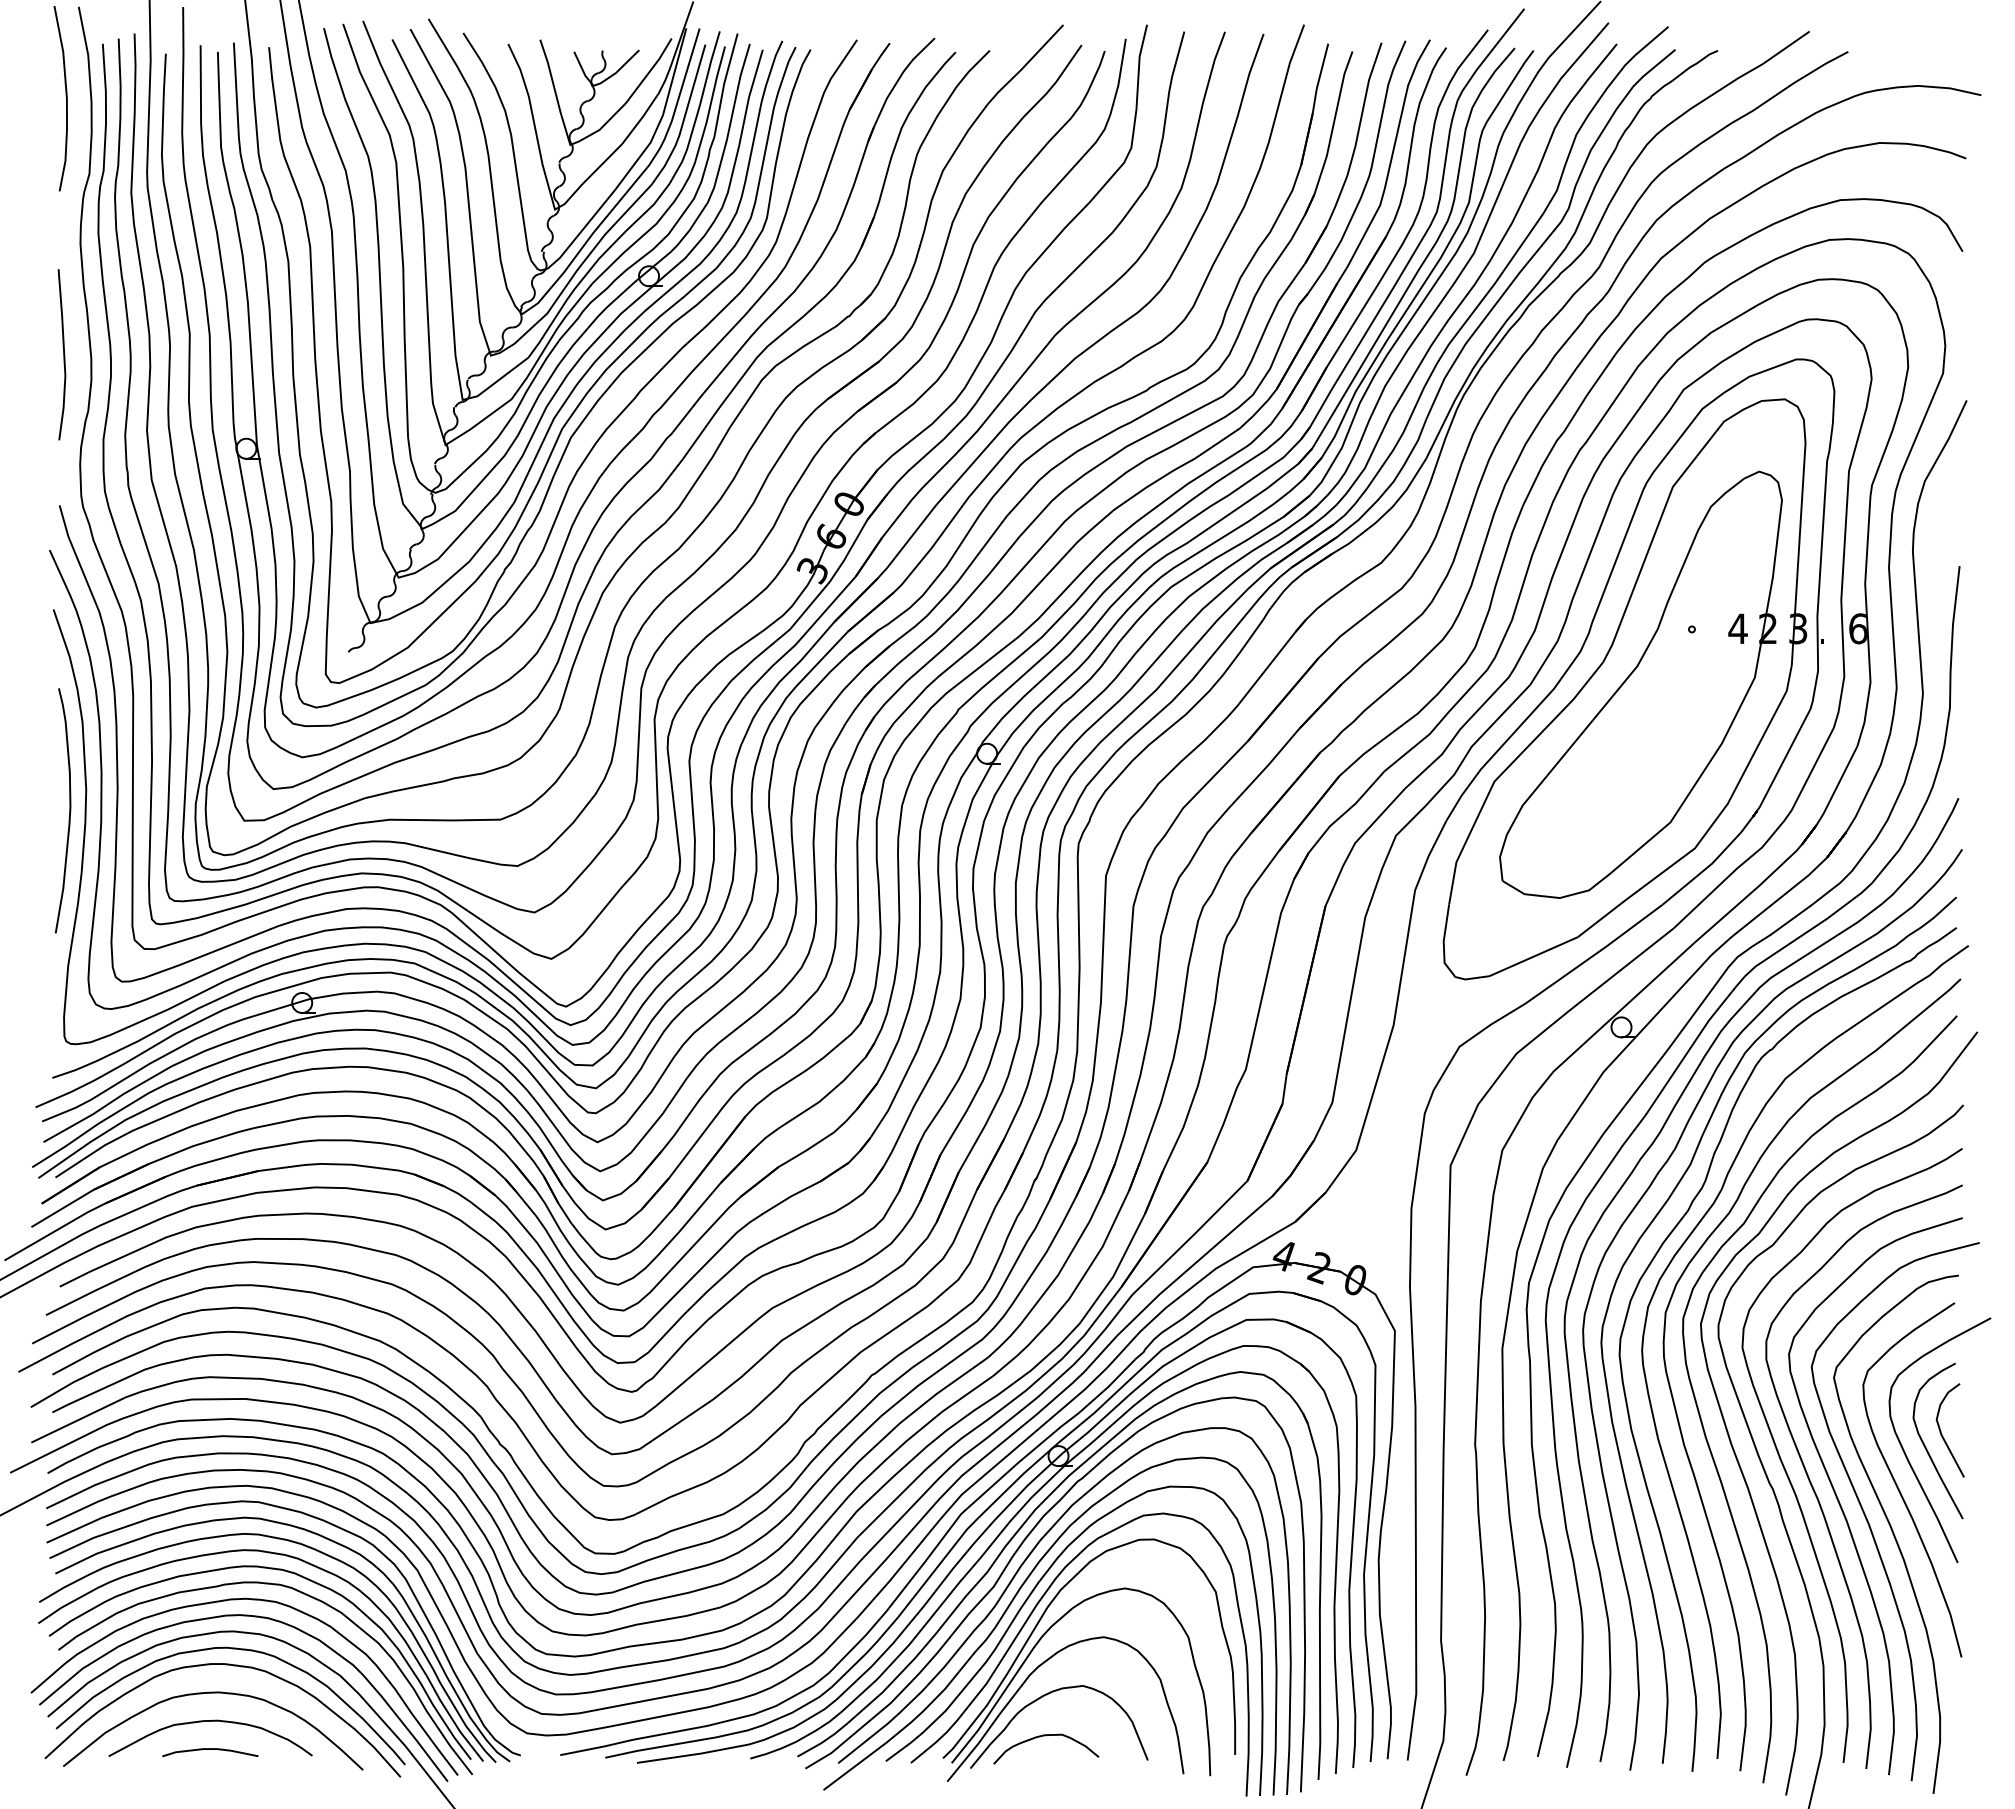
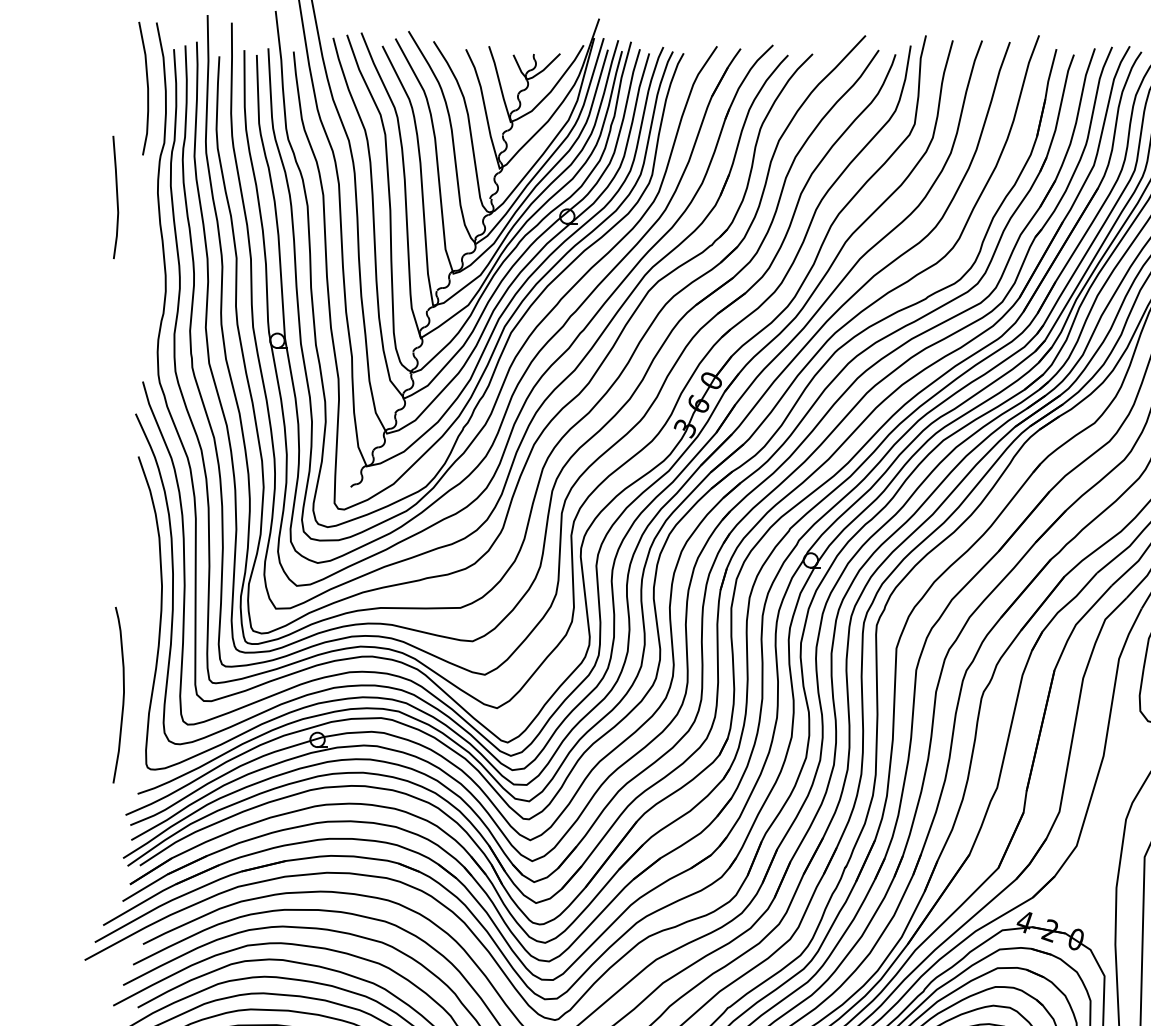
line: (63, 354) -> (116, 197), moved
curve: (69, 810) -> (123, 694), moved

